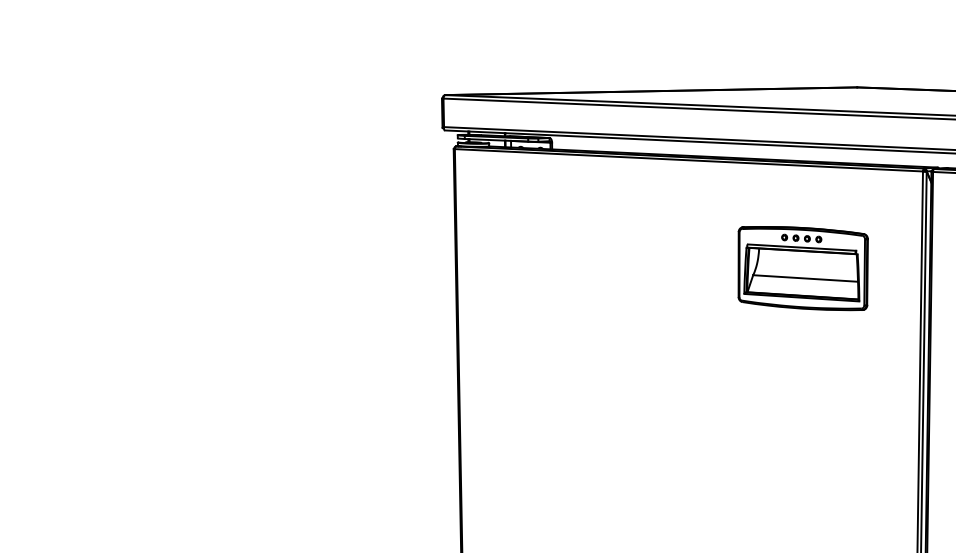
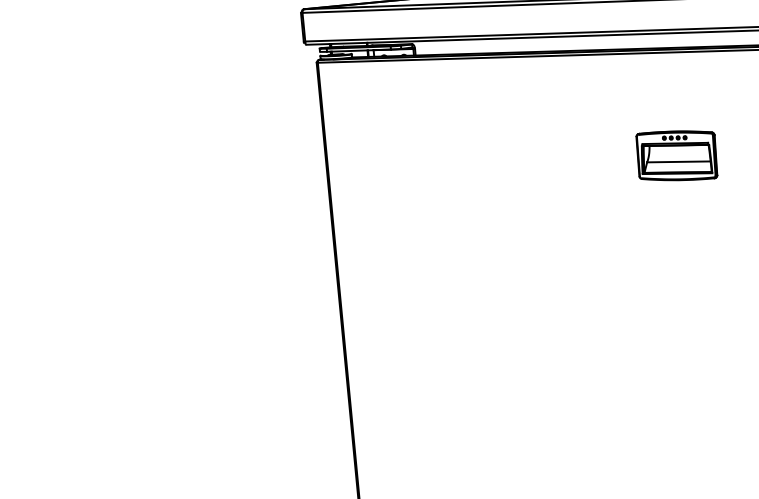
part: (802, 268) -> (676, 155), size x0.6

